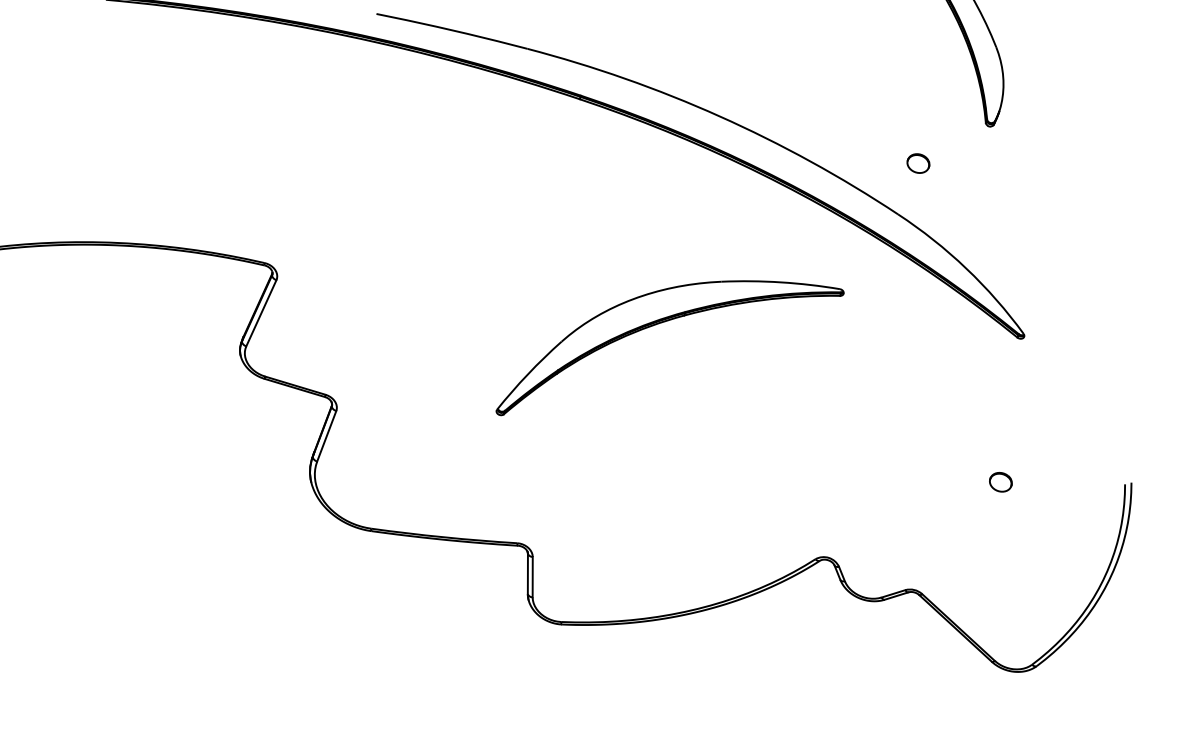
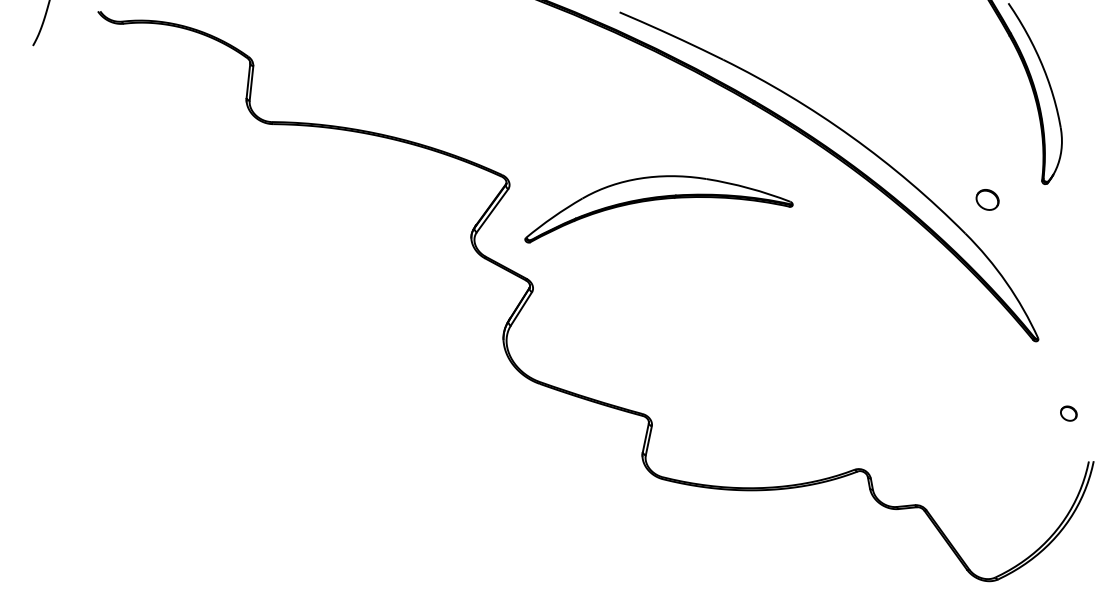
part: (918, 164) -> (987, 200), size x1.4
part: (663, 323) -> (658, 200), moved
part: (1000, 482) -> (1068, 413), moved

